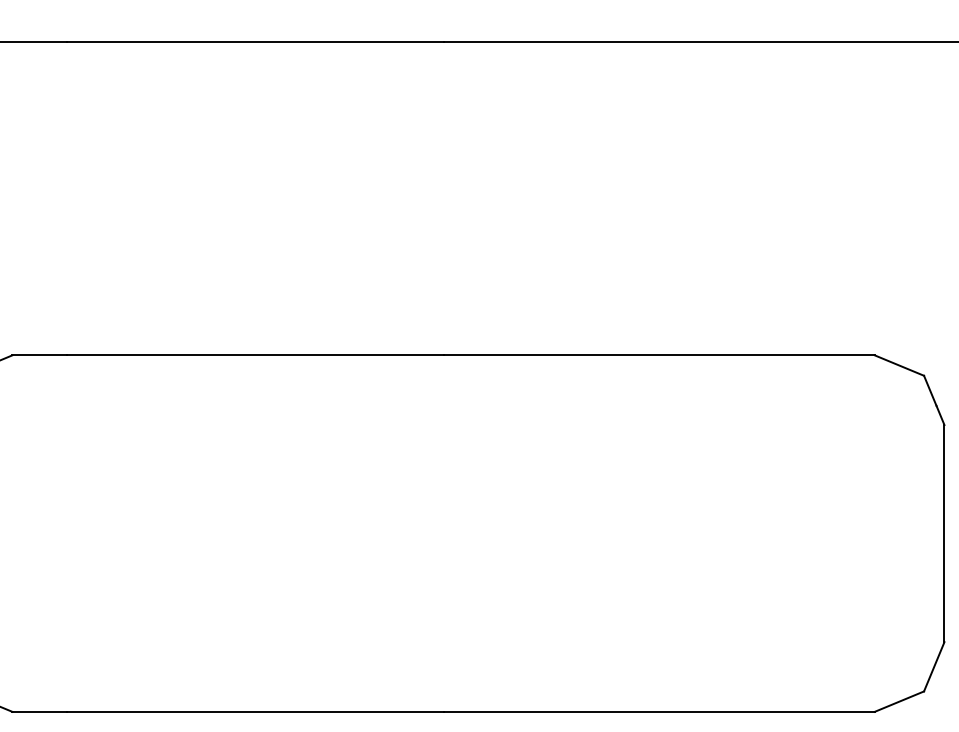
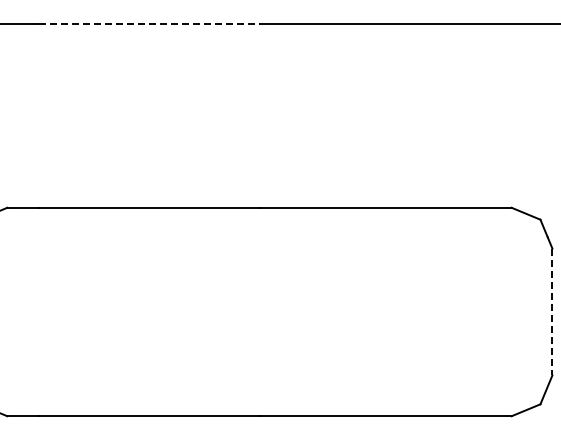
line: (255, 41) -> (149, 24), solid -> dashed
line: (944, 534) -> (552, 312), solid -> dashed

